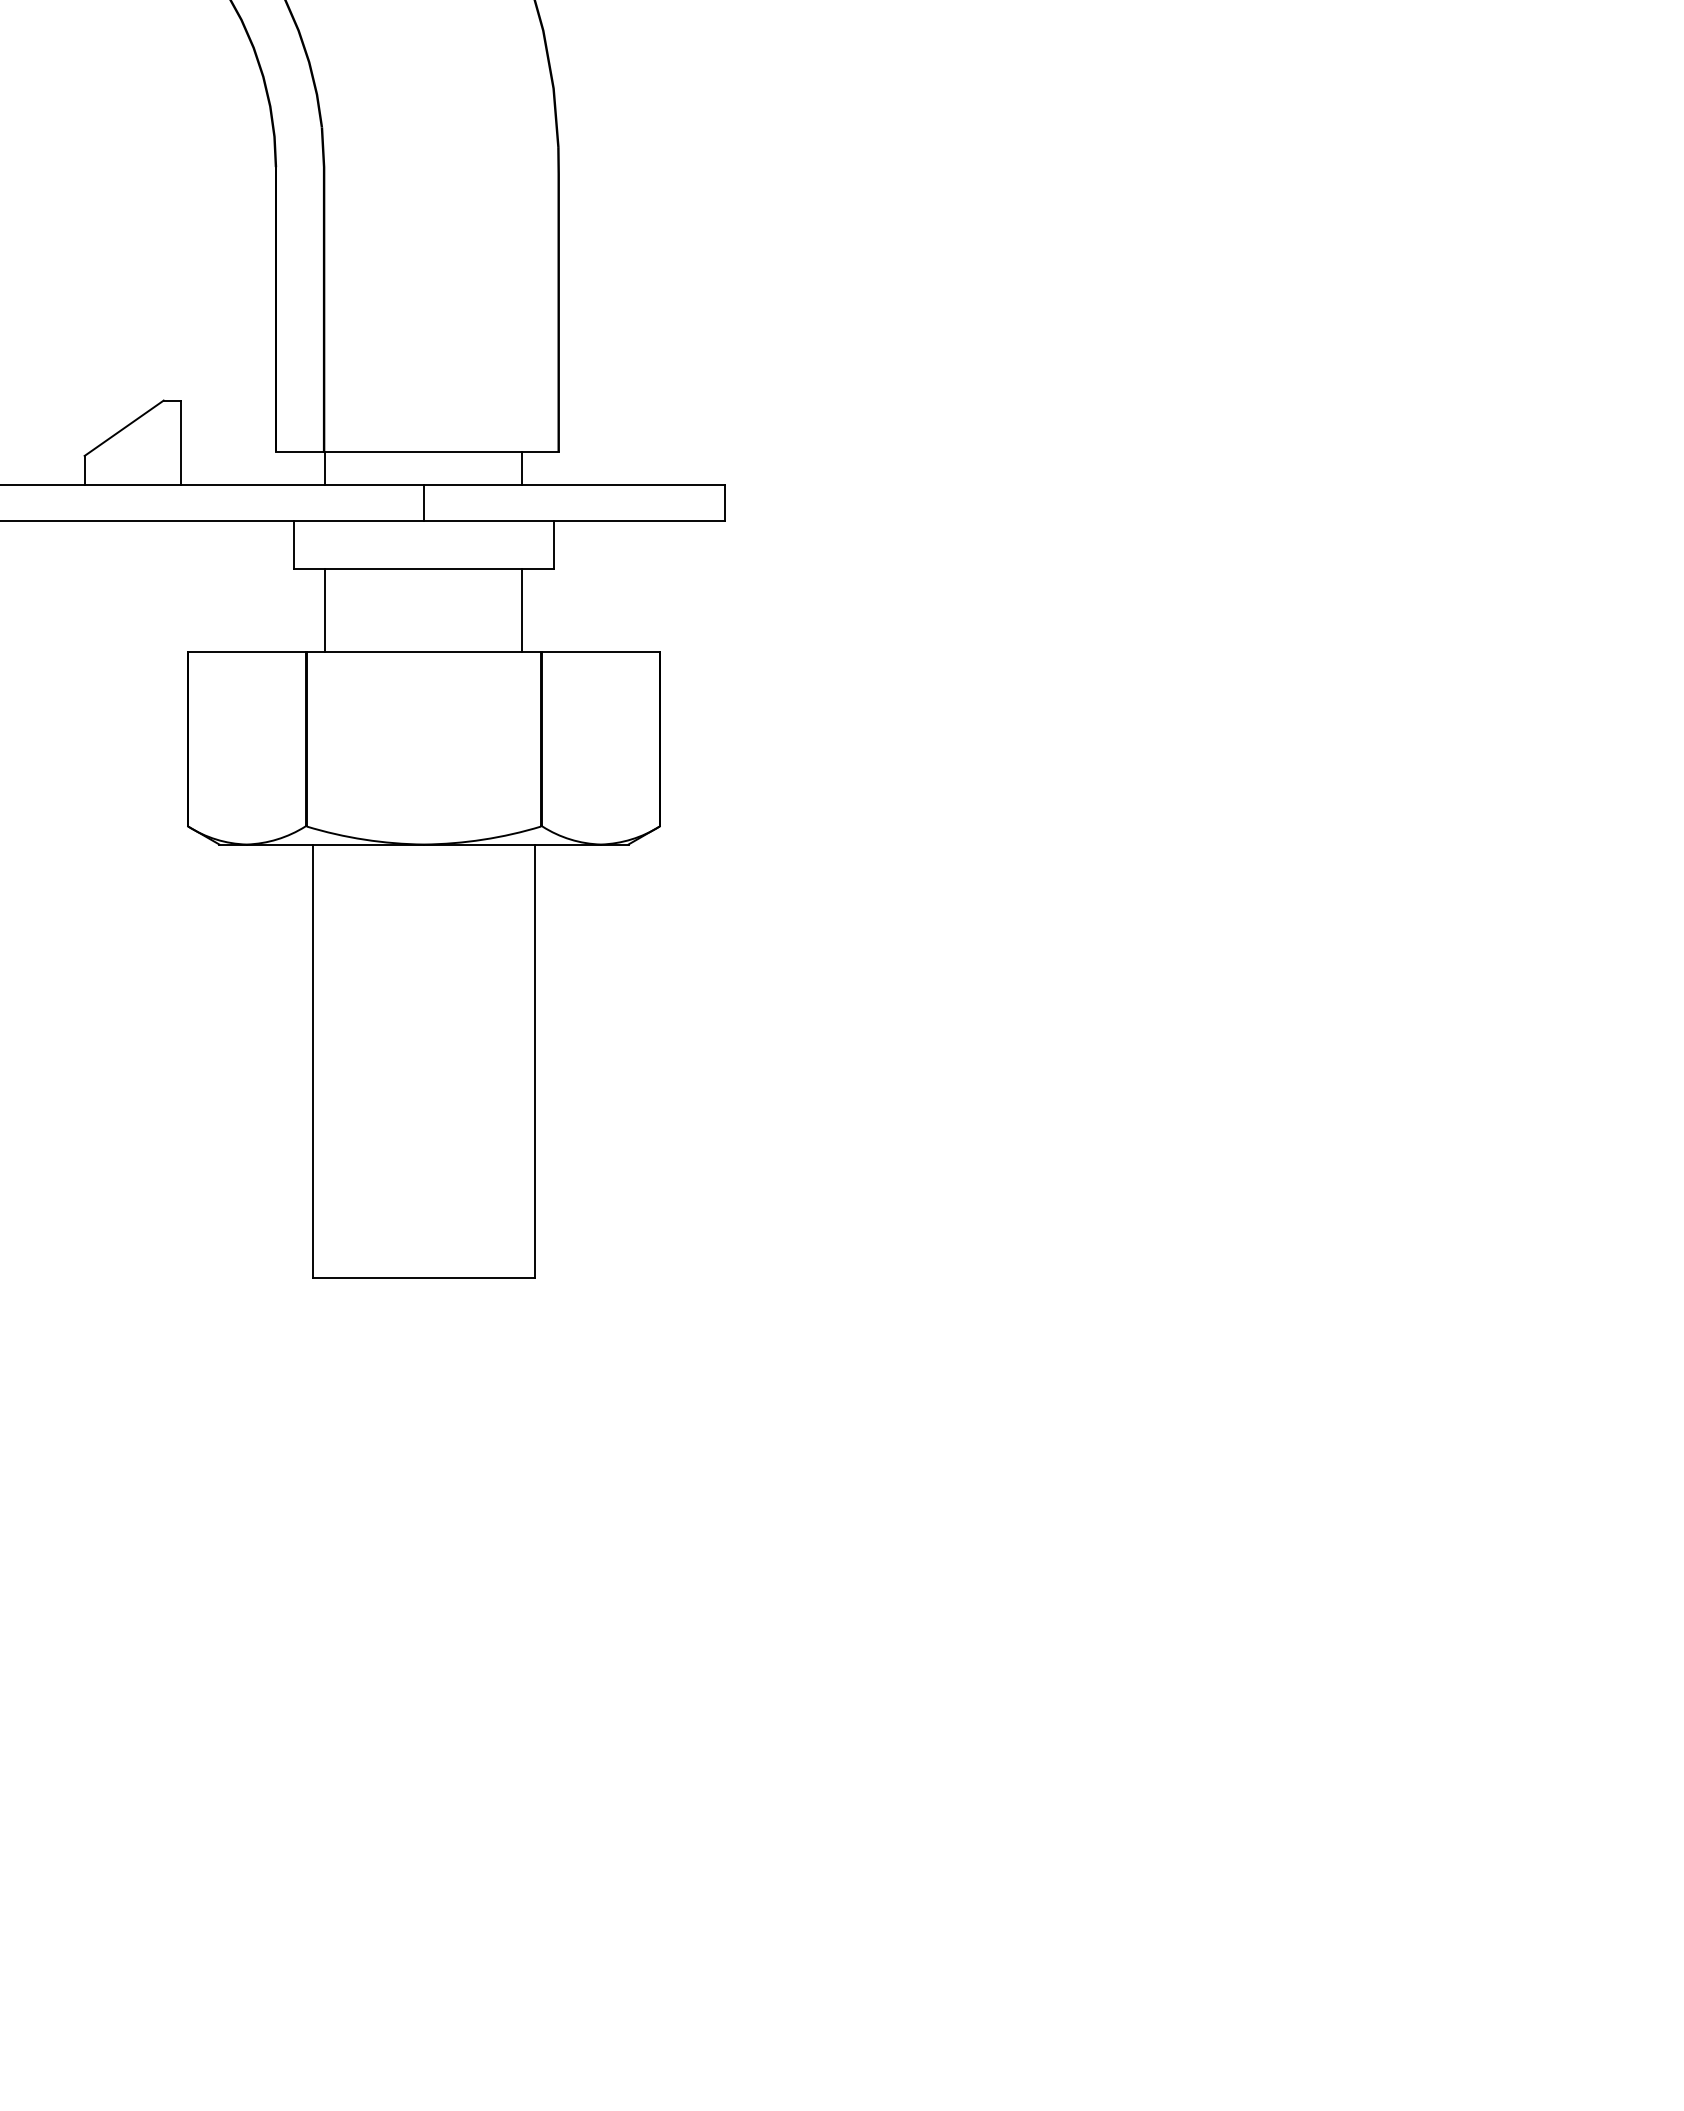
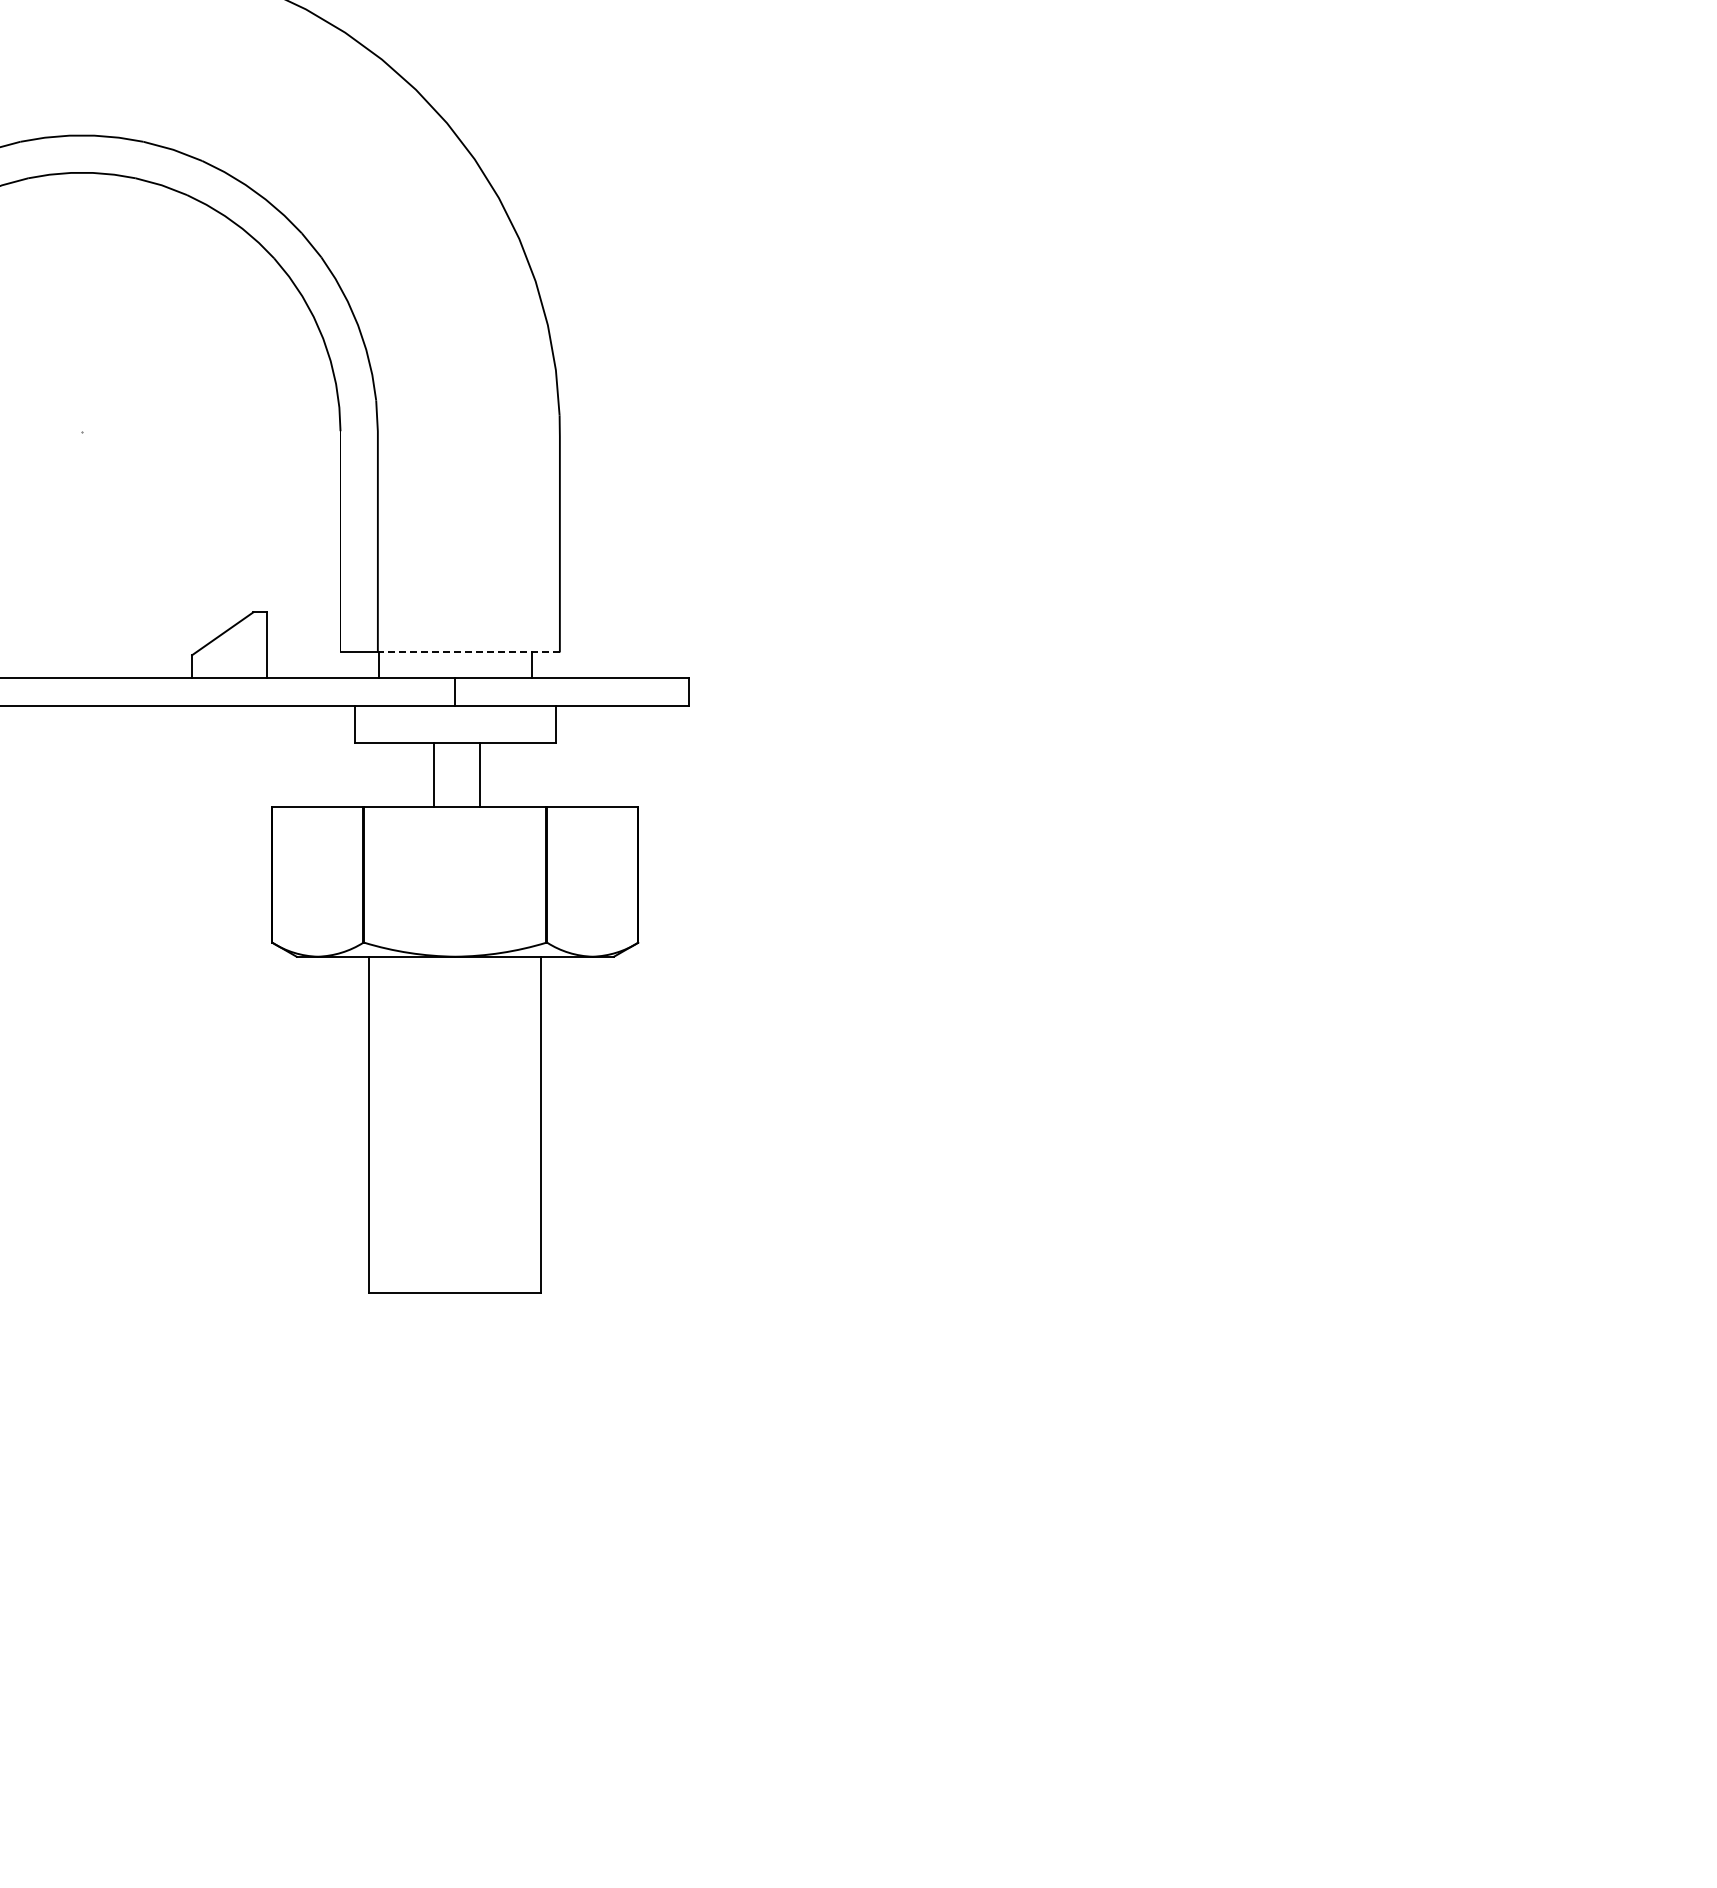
line: (440, 452) -> (468, 652), solid -> dashed
line: (324, 609) -> (433, 774), moved
line: (522, 609) -> (479, 774), moved

